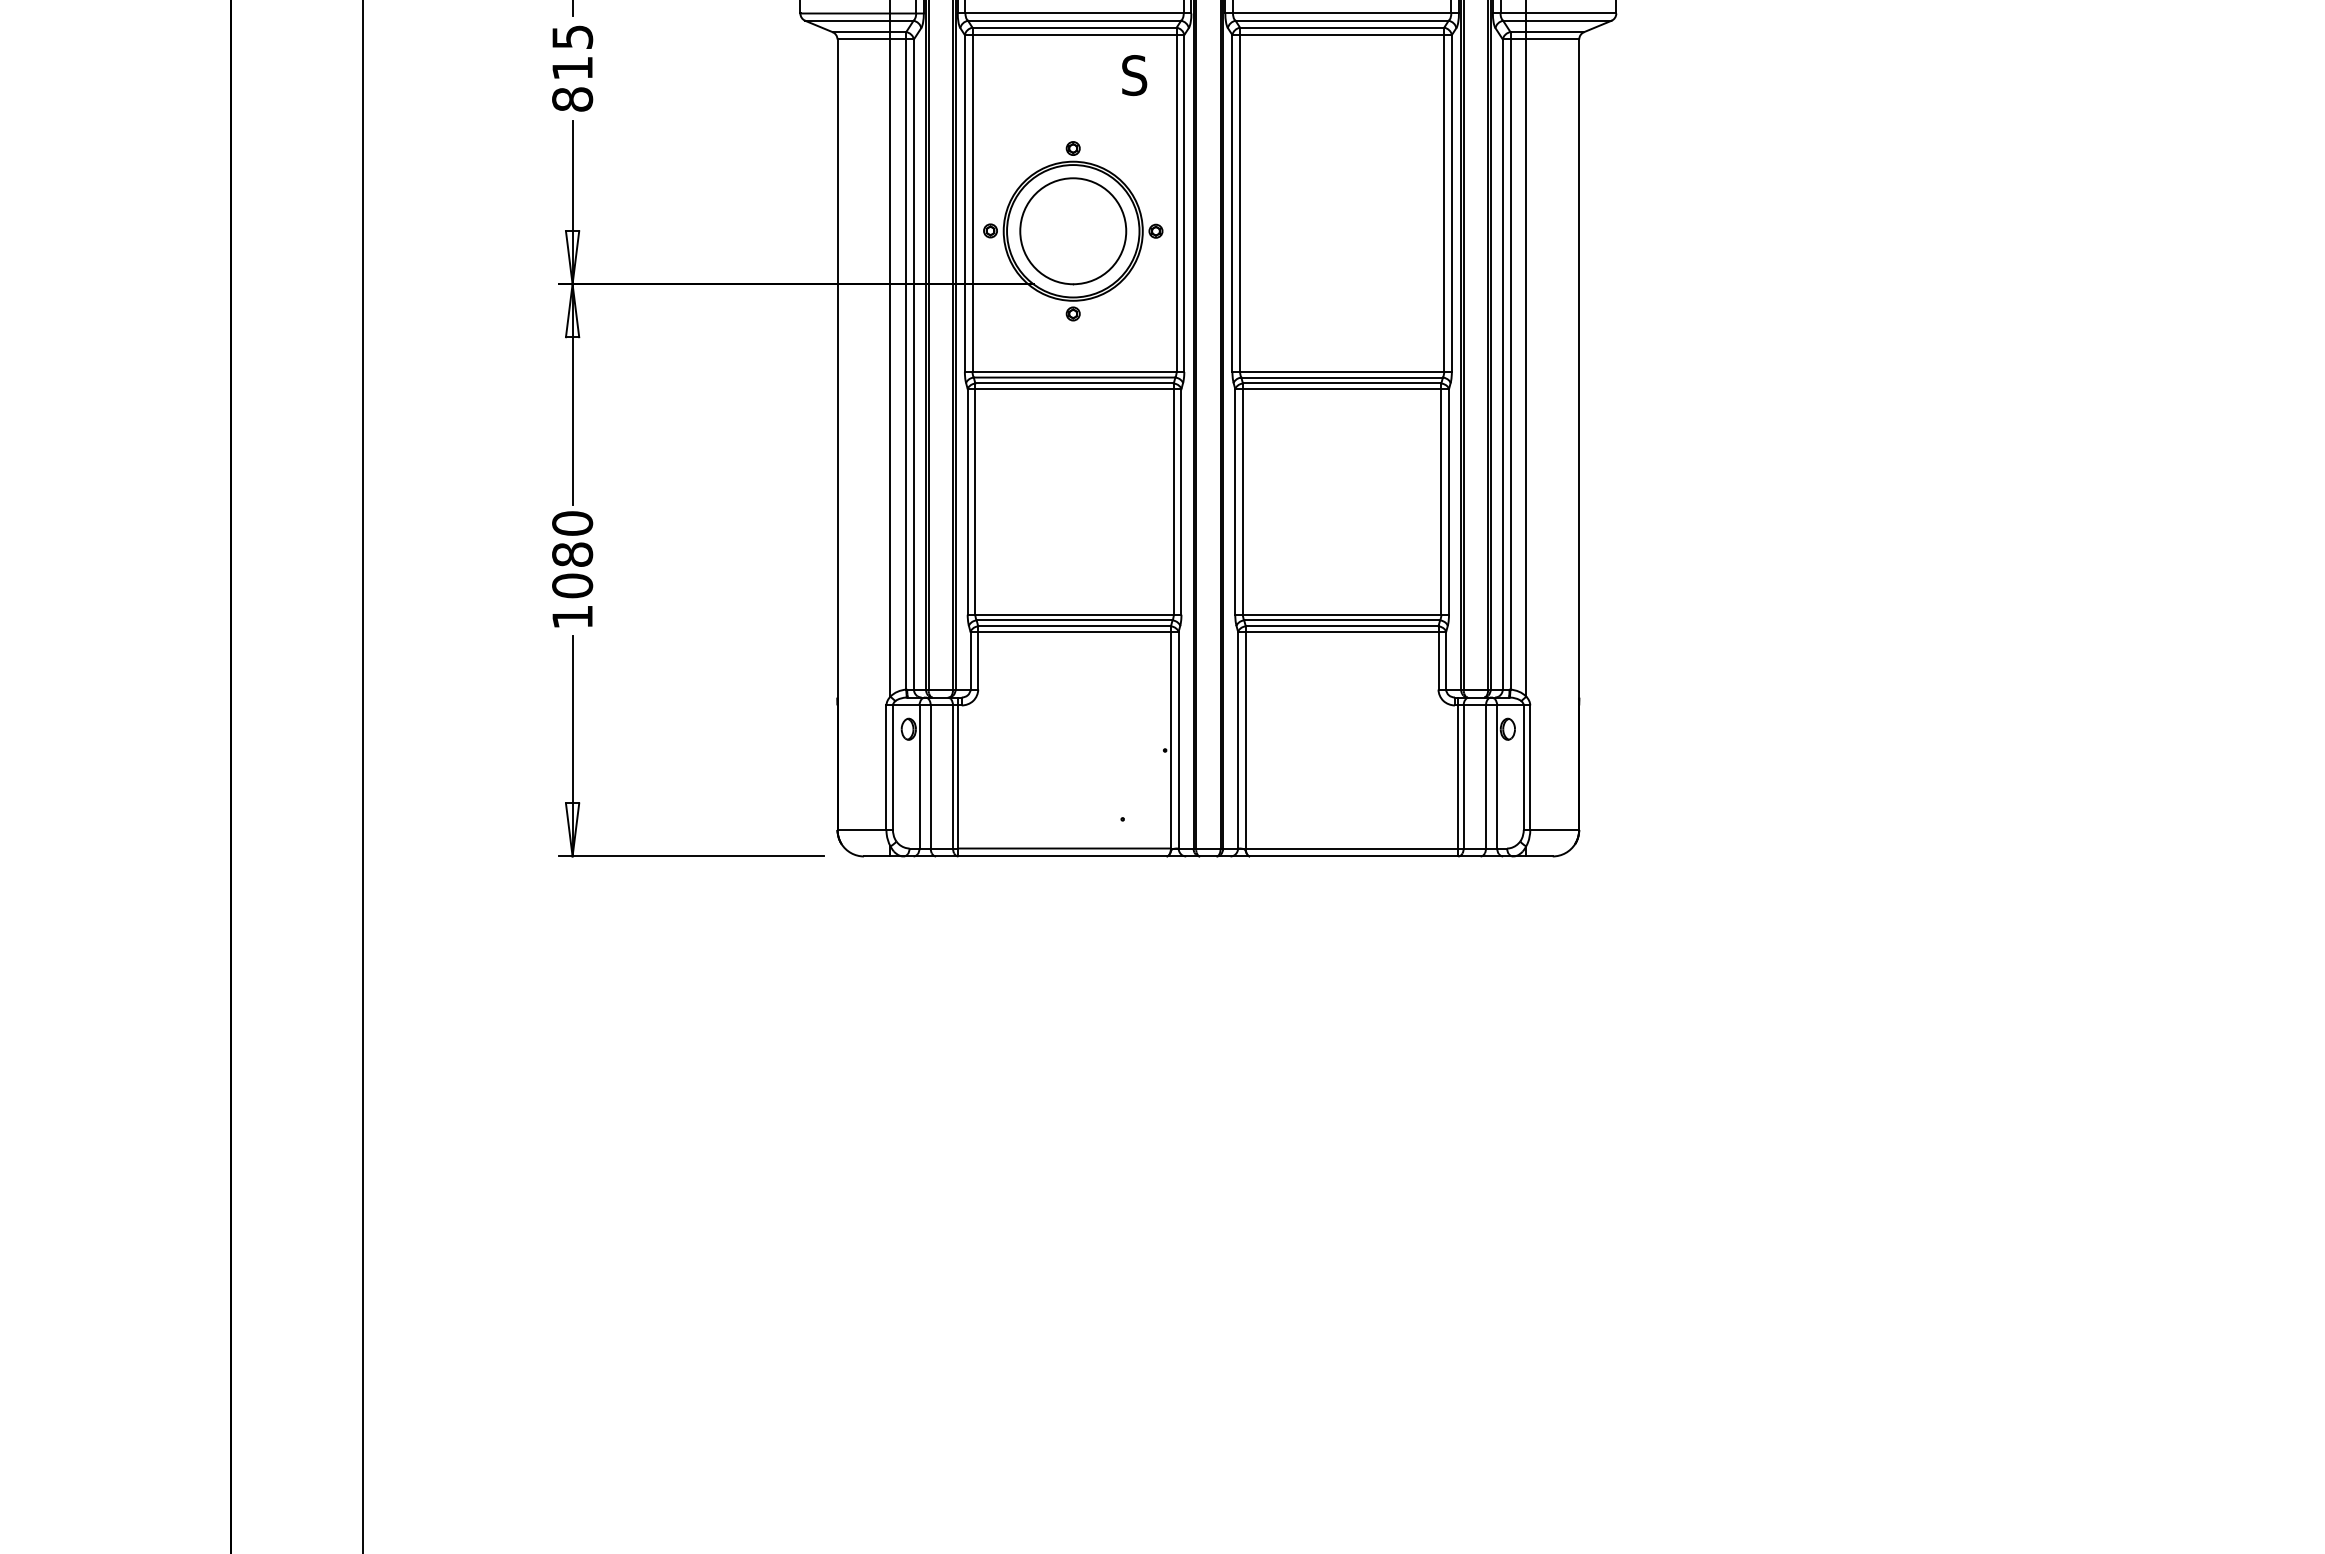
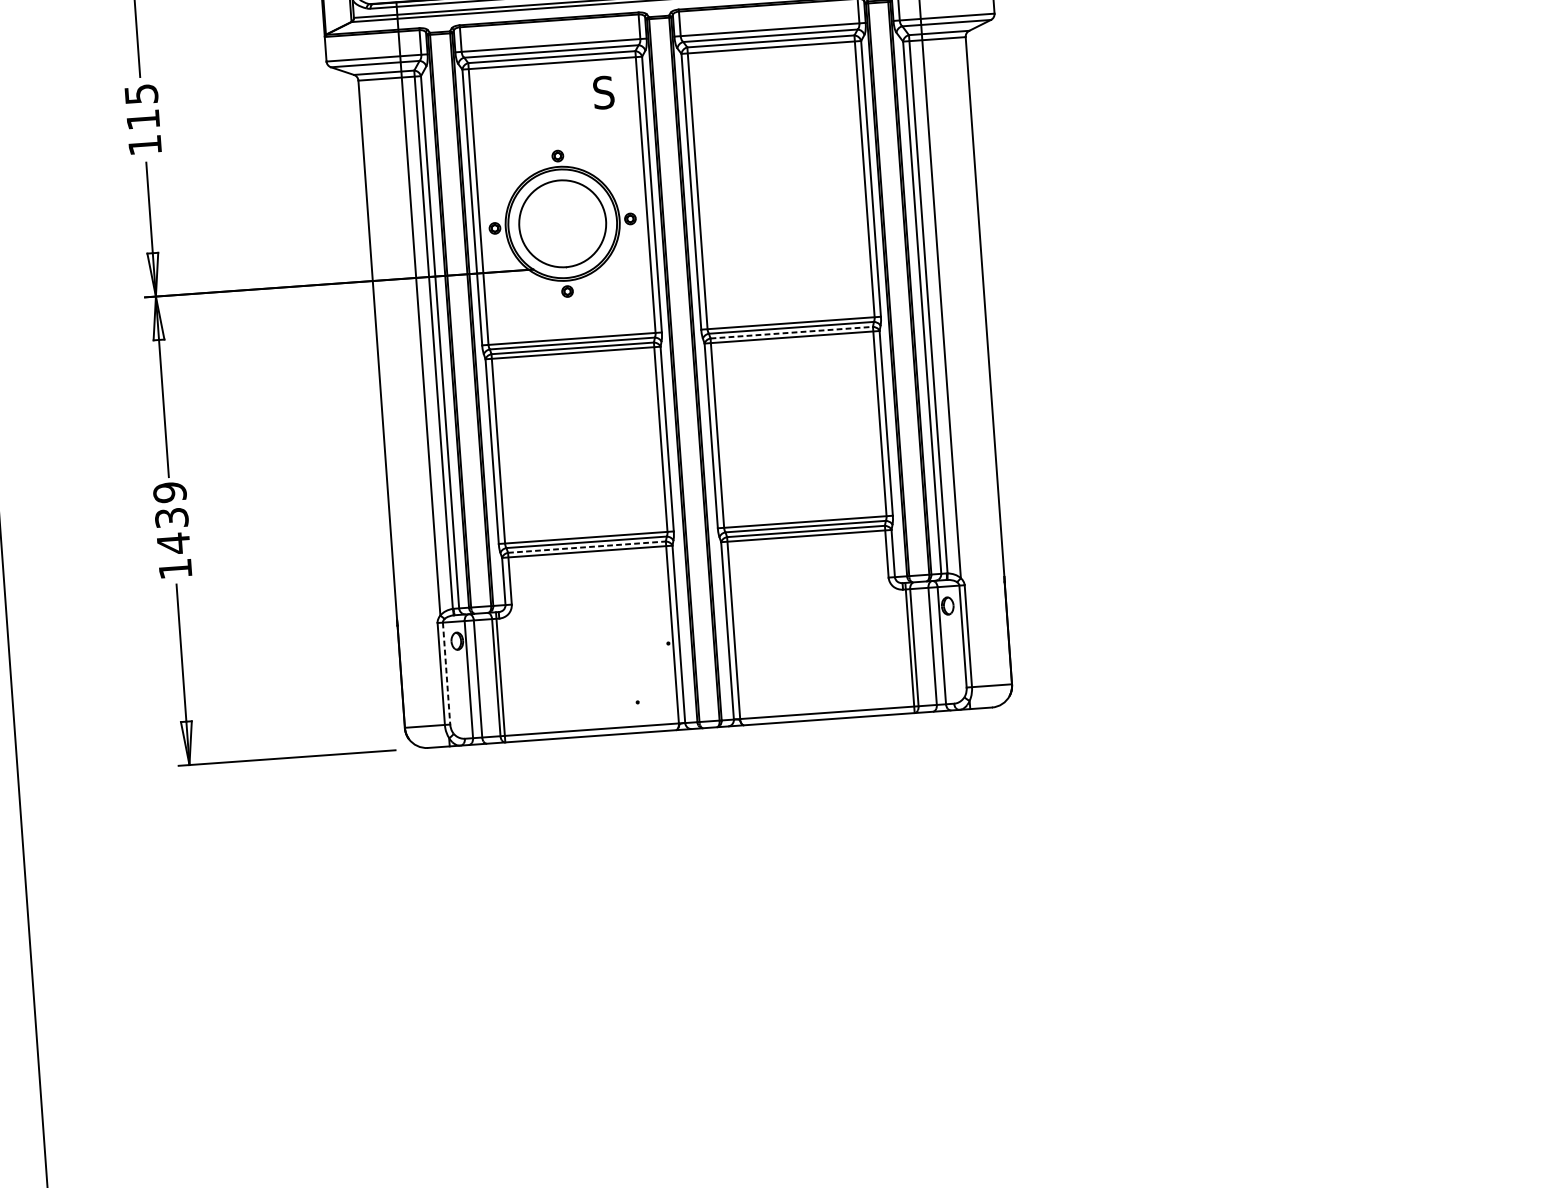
text: (572, 99) -> (145, 145), 815 -> 115
line: (1342, 383) -> (792, 332), solid -> dashed
text: (572, 555) -> (171, 518), 1080 -> 1439
line: (1075, 626) -> (587, 547), solid -> dashed
line: (892, 768) -> (446, 674), solid -> dashed

